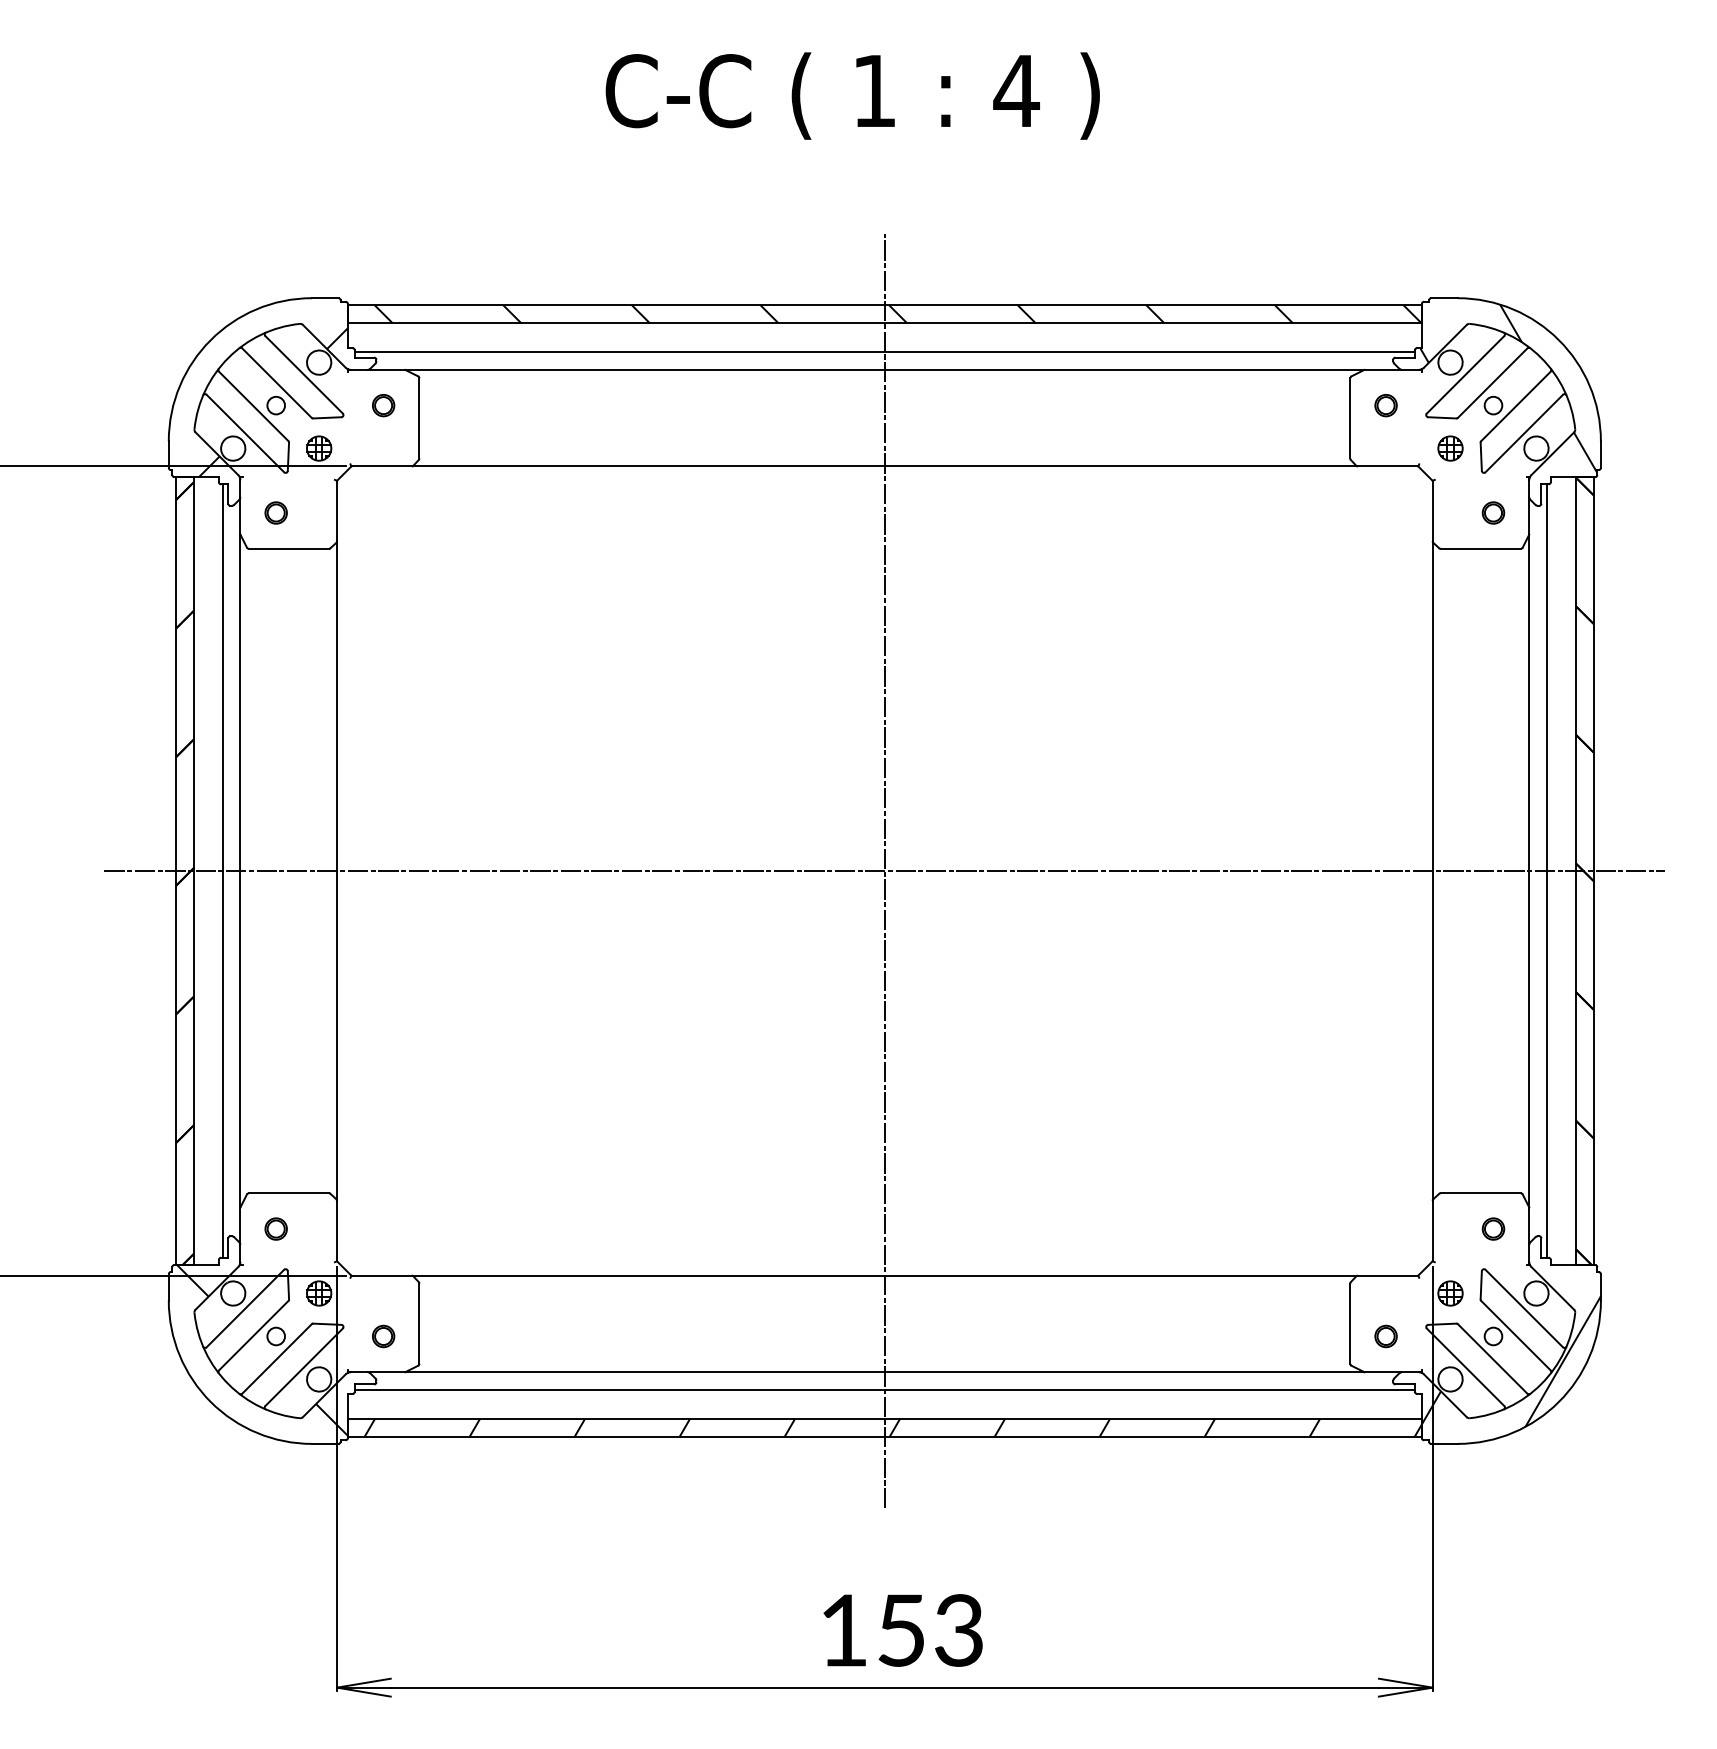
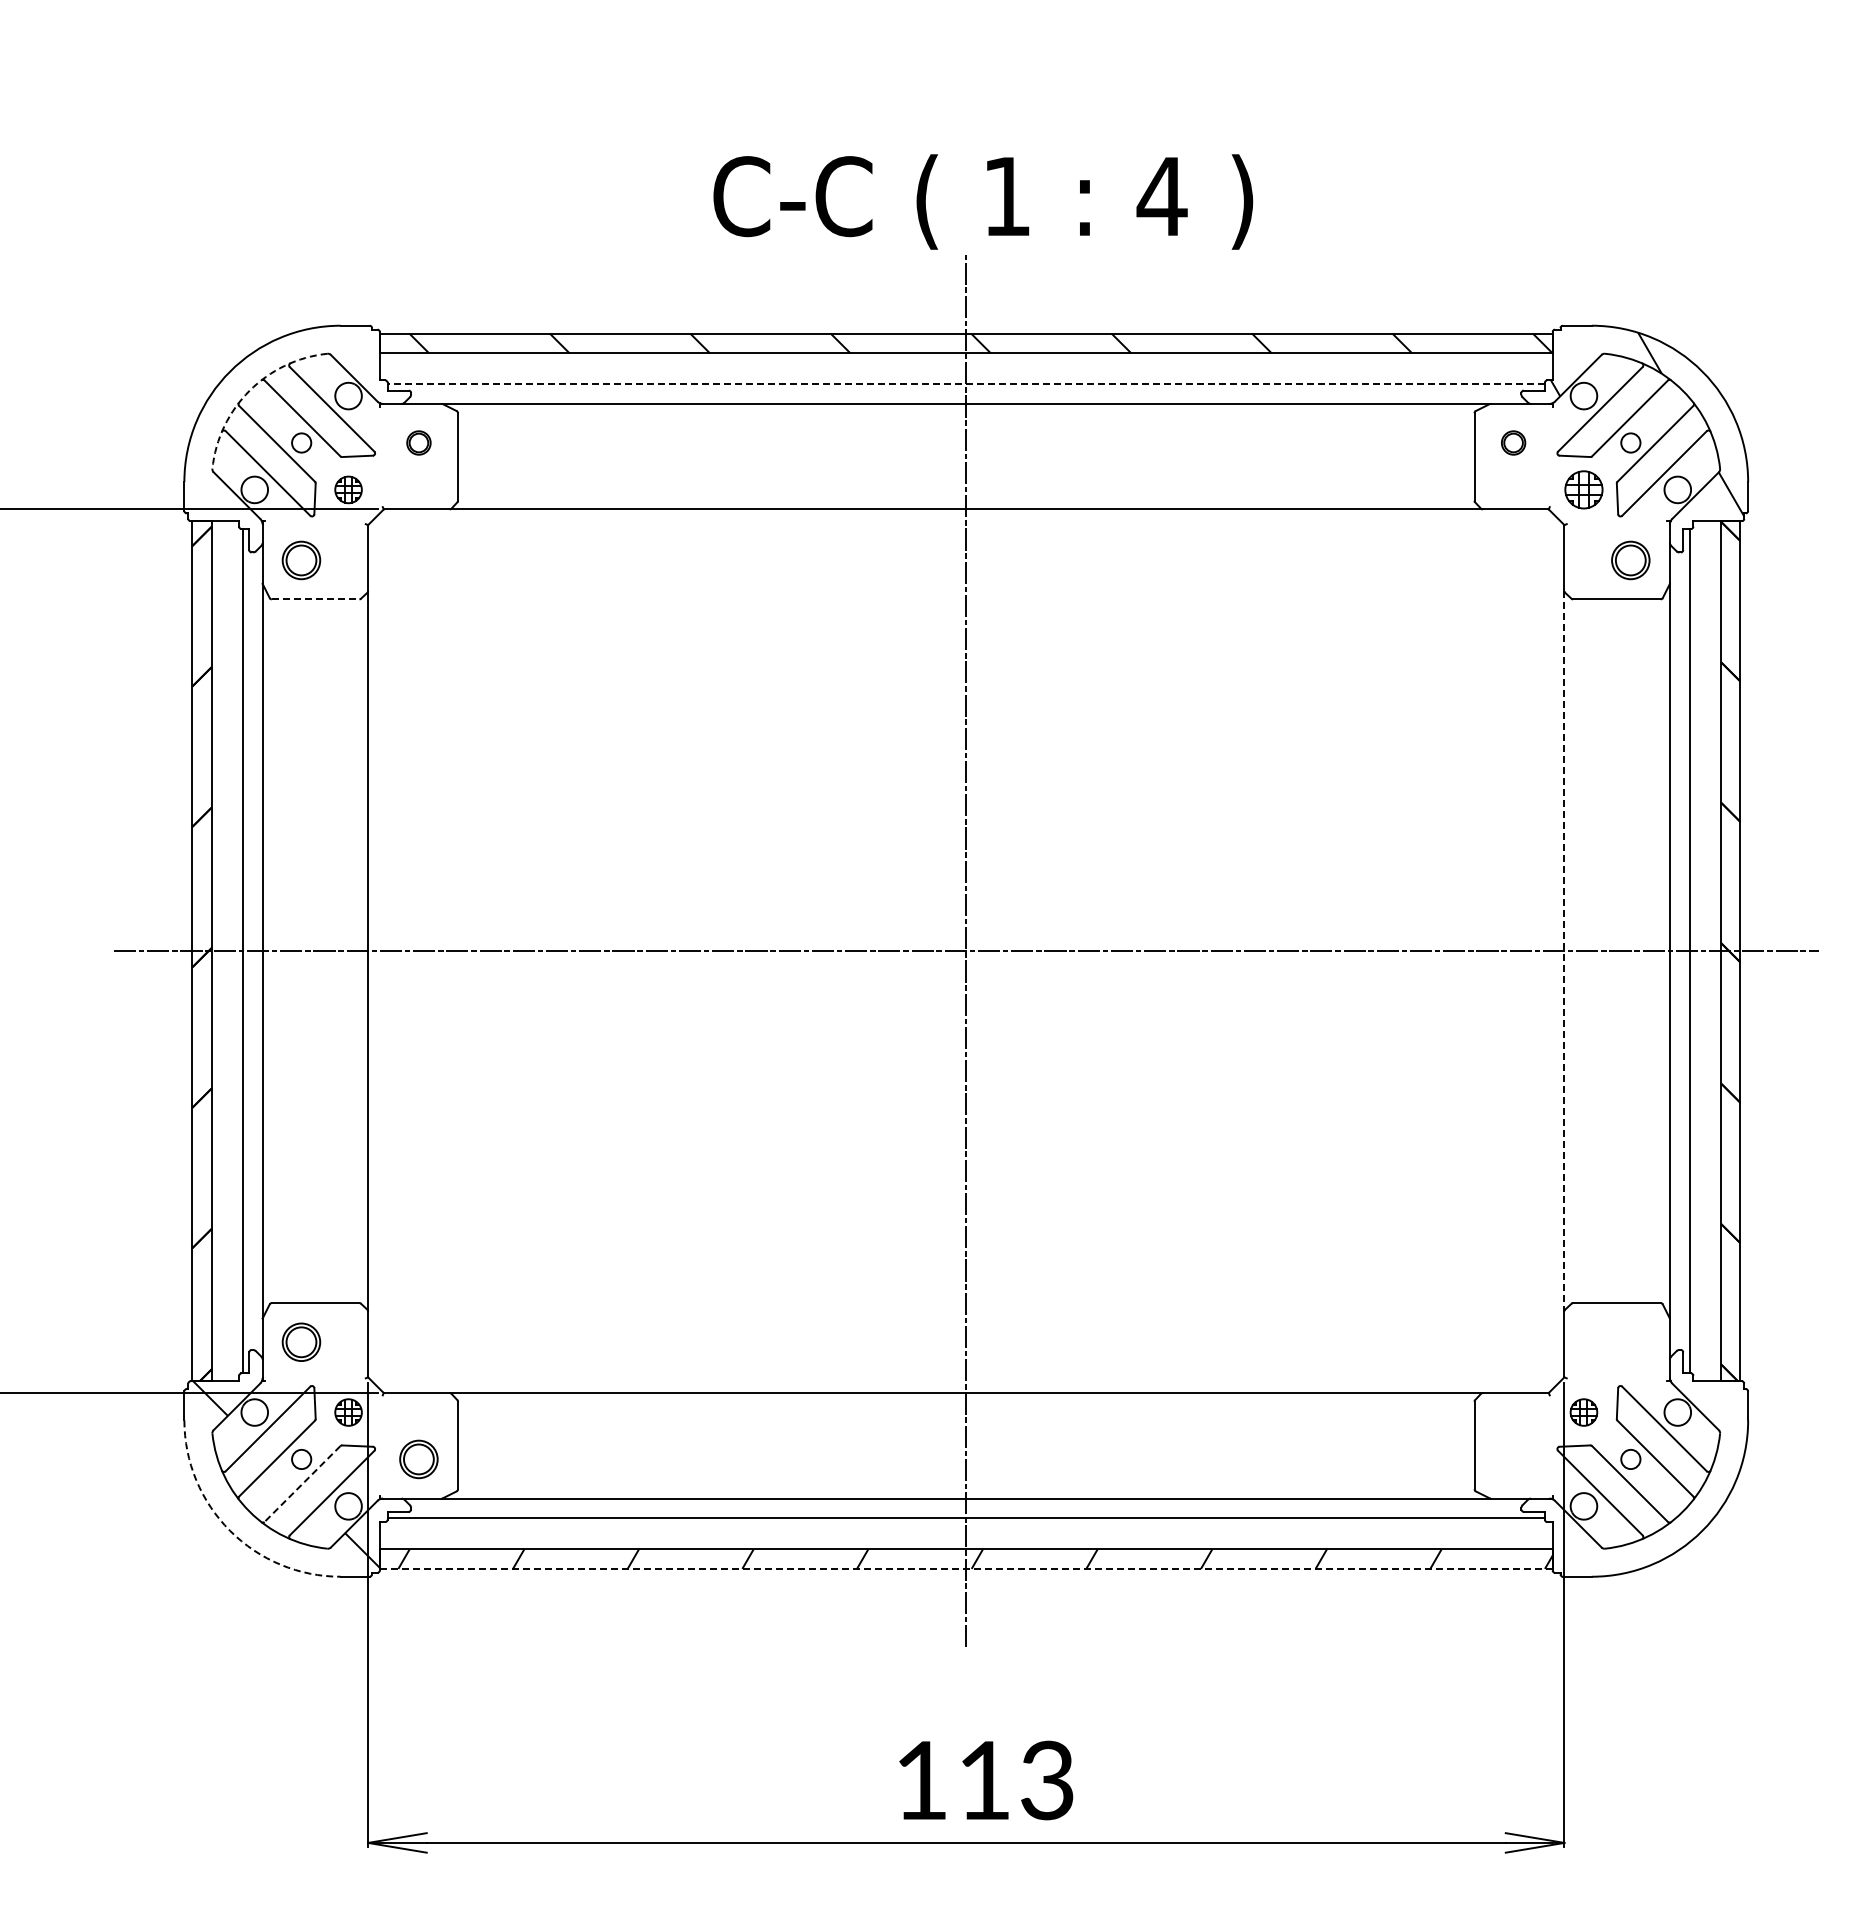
text: (853, 95) -> (983, 201), moved
line: (885, 352) -> (966, 384), solid -> dashed
arc: (228, 357) -> (249, 390), solid -> dashed
hatch: (273, 402) -> (298, 439), removed
part: (1450, 448) -> (1583, 489), size x1.4
part: (276, 512) -> (301, 559), size x1.6
part: (1493, 512) -> (1630, 559), size x1.6
line: (288, 548) -> (315, 599), solid -> dashed
line: (1432, 871) -> (1564, 951), solid -> dashed
part: (276, 1228) -> (301, 1341), size x1.6
part: (1493, 1228) -> (1630, 1341), removed
part: (383, 1336) -> (418, 1459), size x1.6
part: (1386, 1336) -> (1513, 1459), removed
line: (276, 1359) -> (302, 1484), solid -> dashed
hatch: (1511, 1361) -> (1650, 1486), removed
arc: (211, 1401) -> (230, 1530), solid -> dashed
line: (885, 1436) -> (966, 1568), solid -> dashed
text: (900, 1630) -> (983, 1780), 153 -> 113

